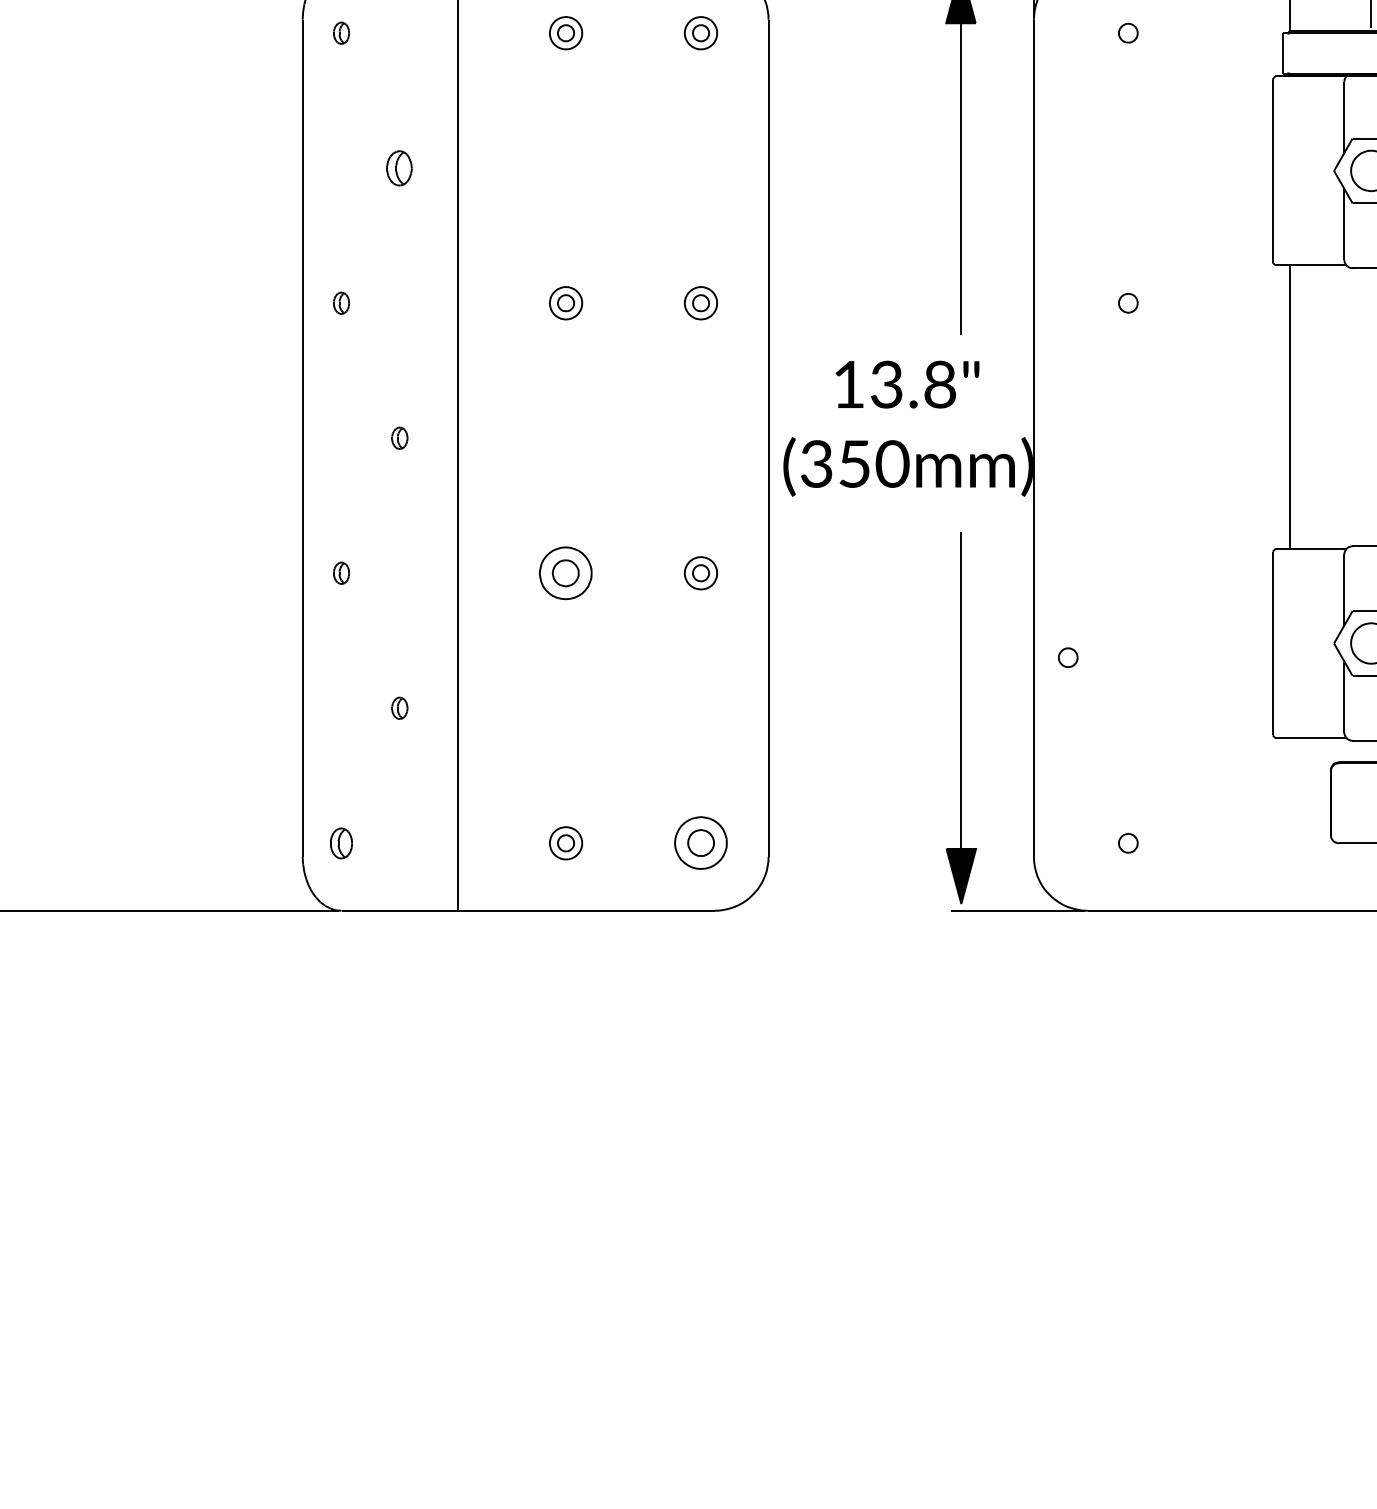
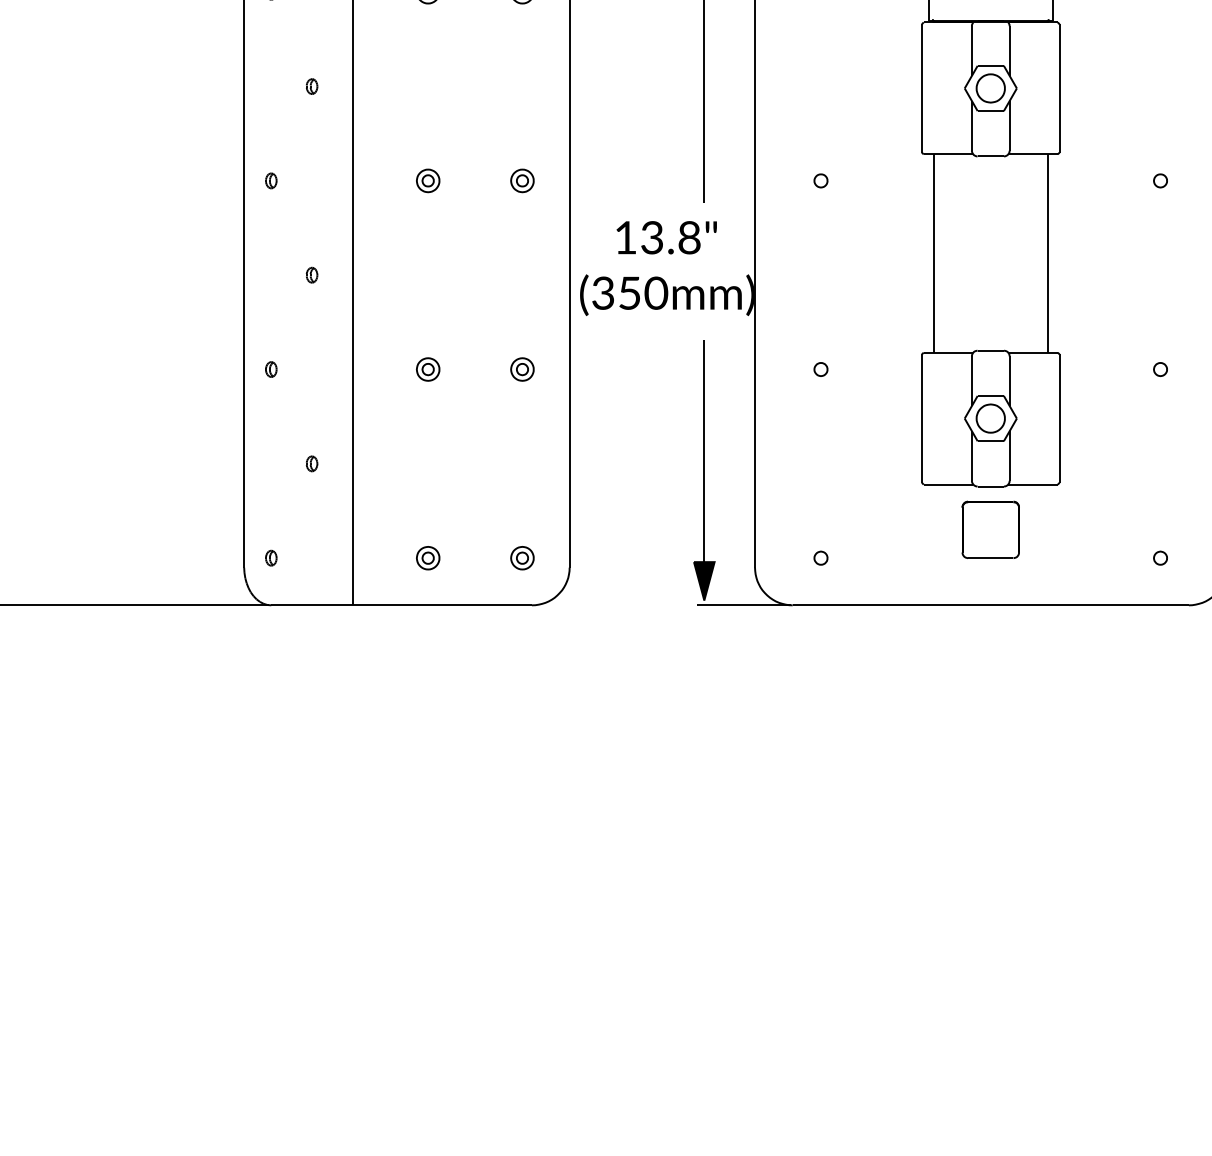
part: (400, 168) -> (312, 86), size x0.62
part: (566, 573) -> (428, 369), size x0.62
part: (1067, 657) -> (820, 369), moved
part: (341, 842) -> (271, 557), size x0.71
part: (701, 843) -> (522, 558), size x0.62

